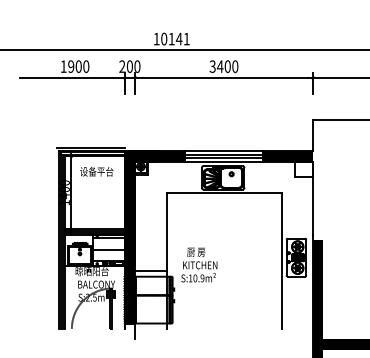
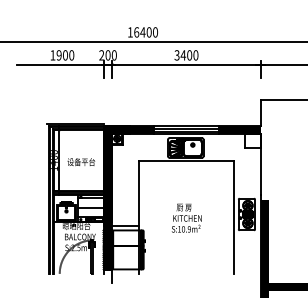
text: (175, 38) -> (146, 31), 10141 -> 16400
text: (96, 171) -> (81, 161), moved
text: (199, 264) -> (186, 217), moved

